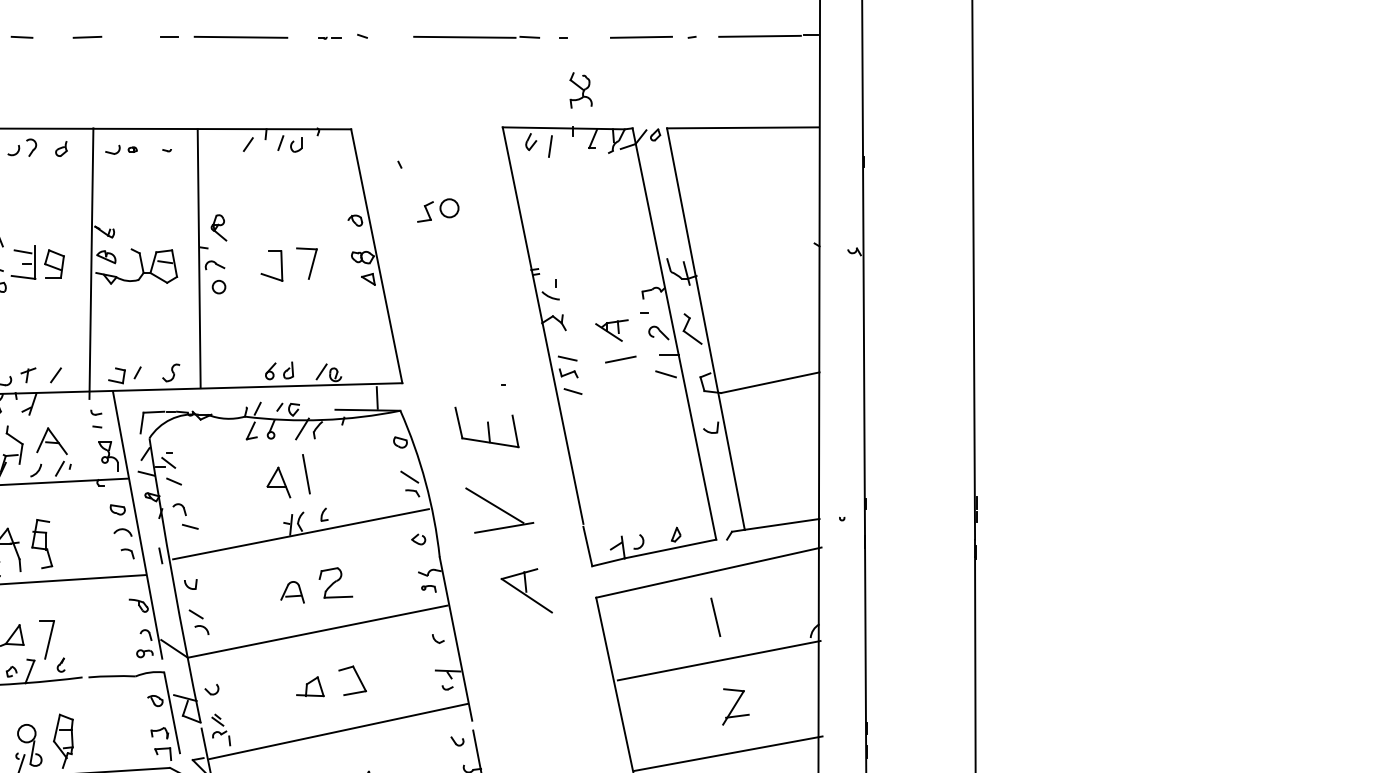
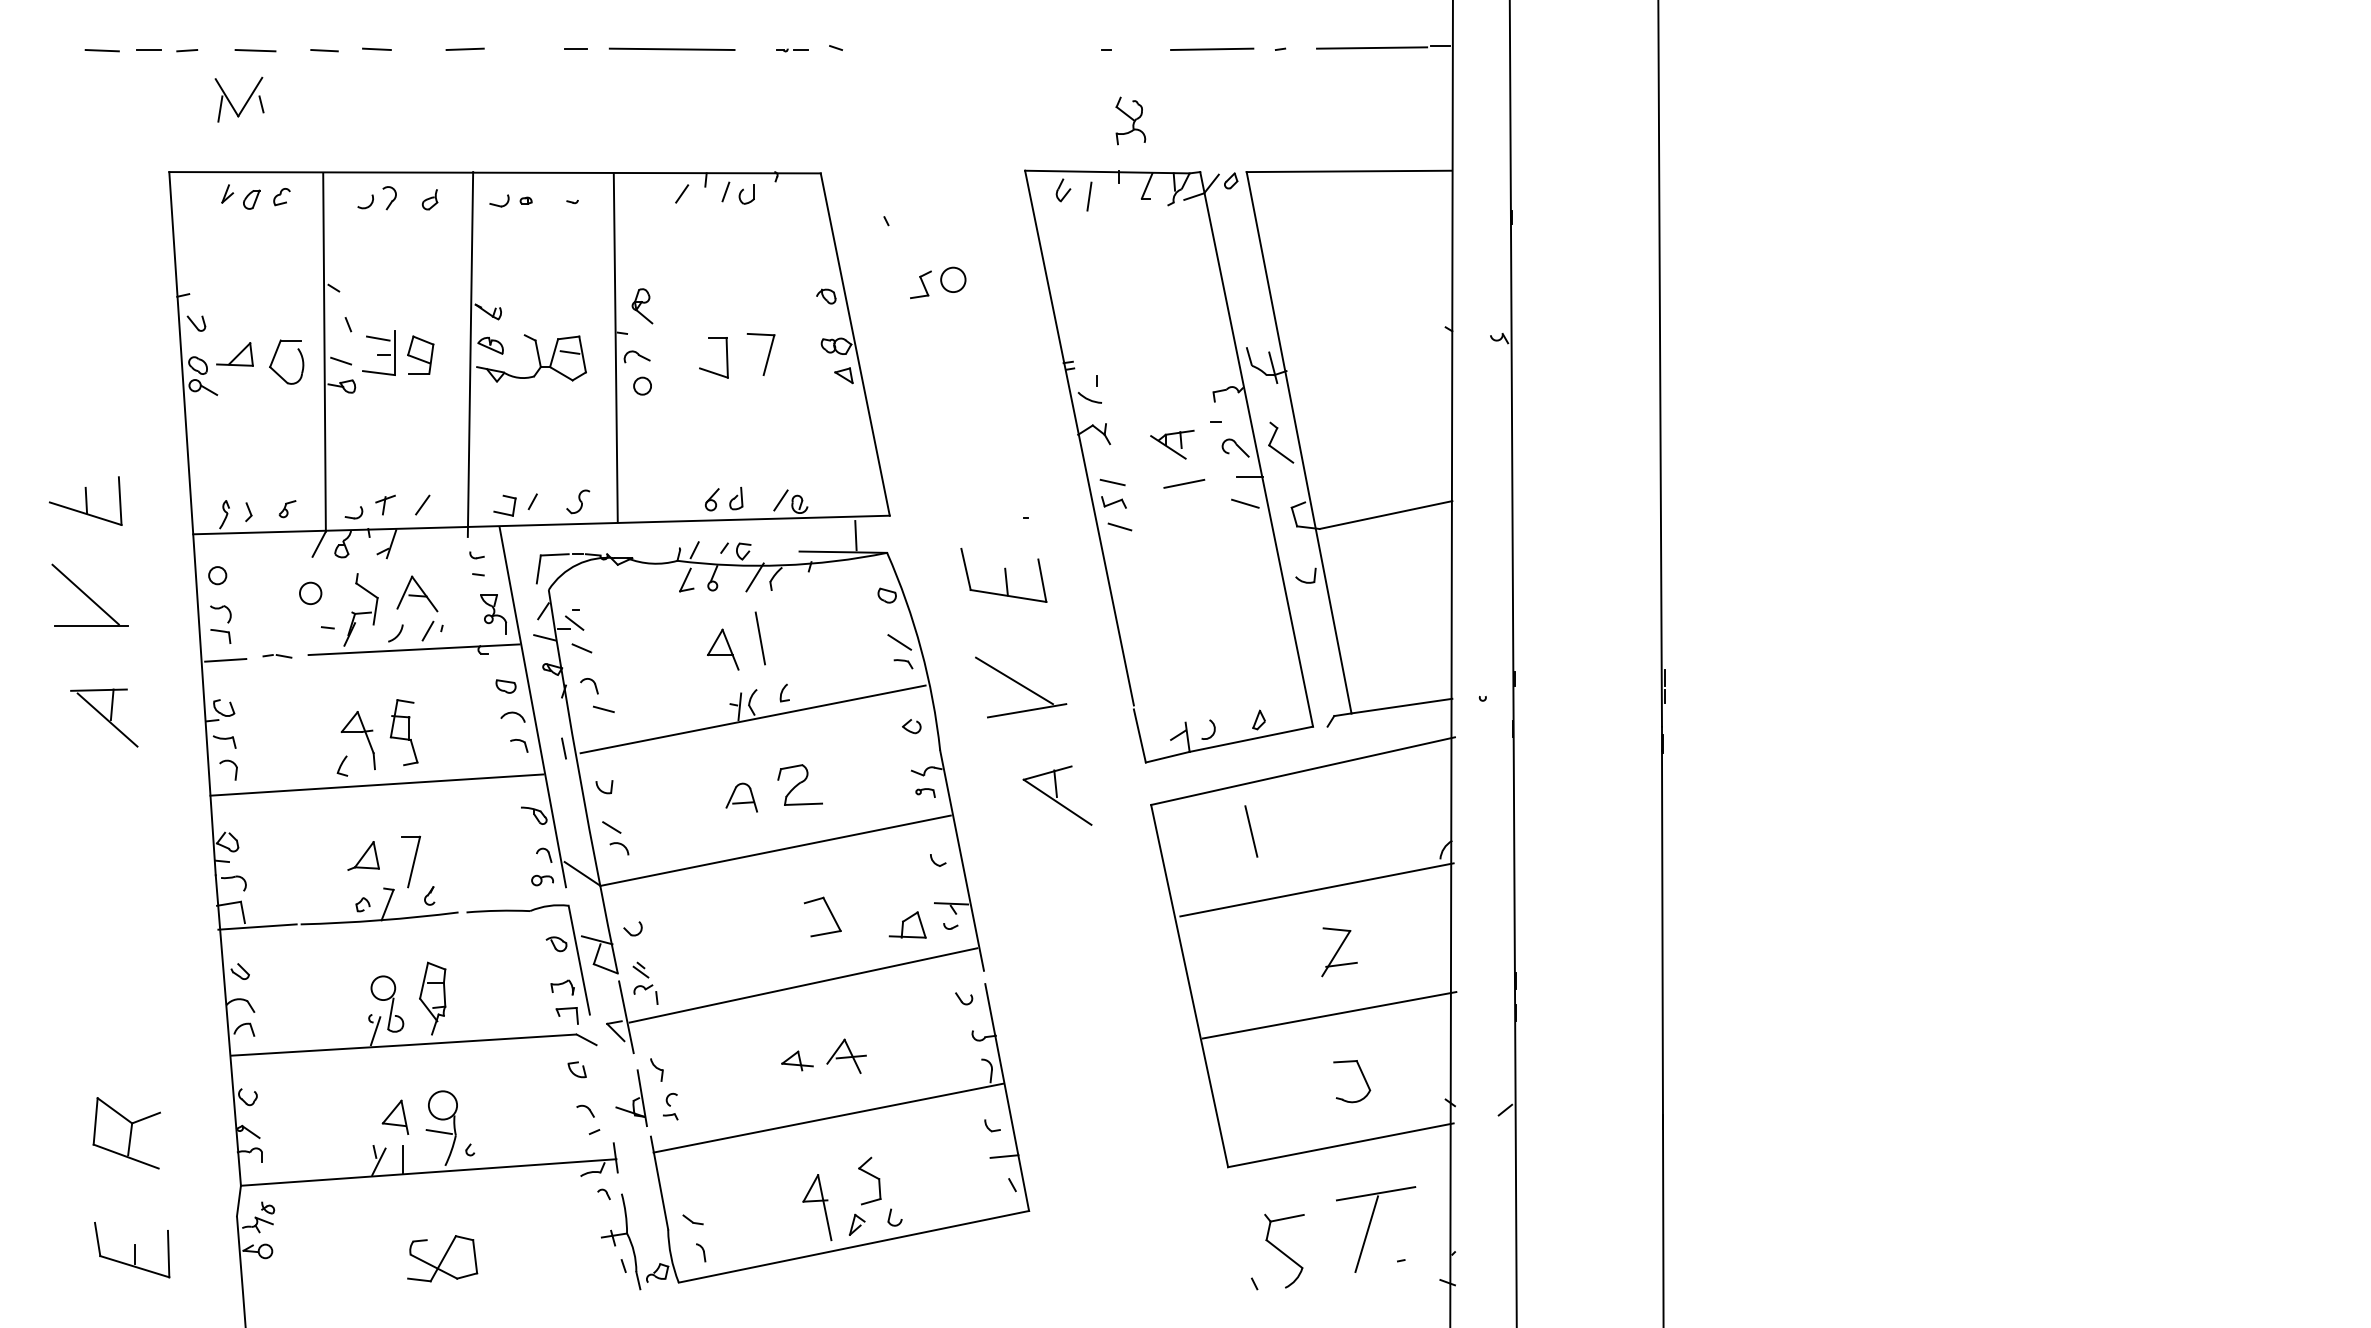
part: (476, 36) -> (989, 48), removed
line: (715, 617) -> (1251, 831), moved
part: (310, 686) -> (907, 924), moved

